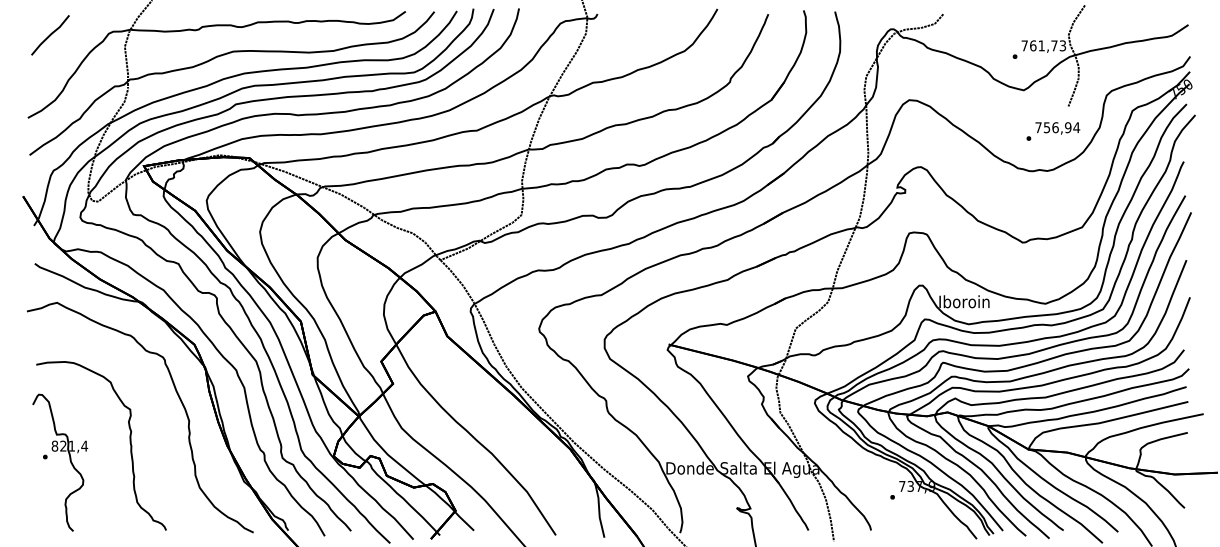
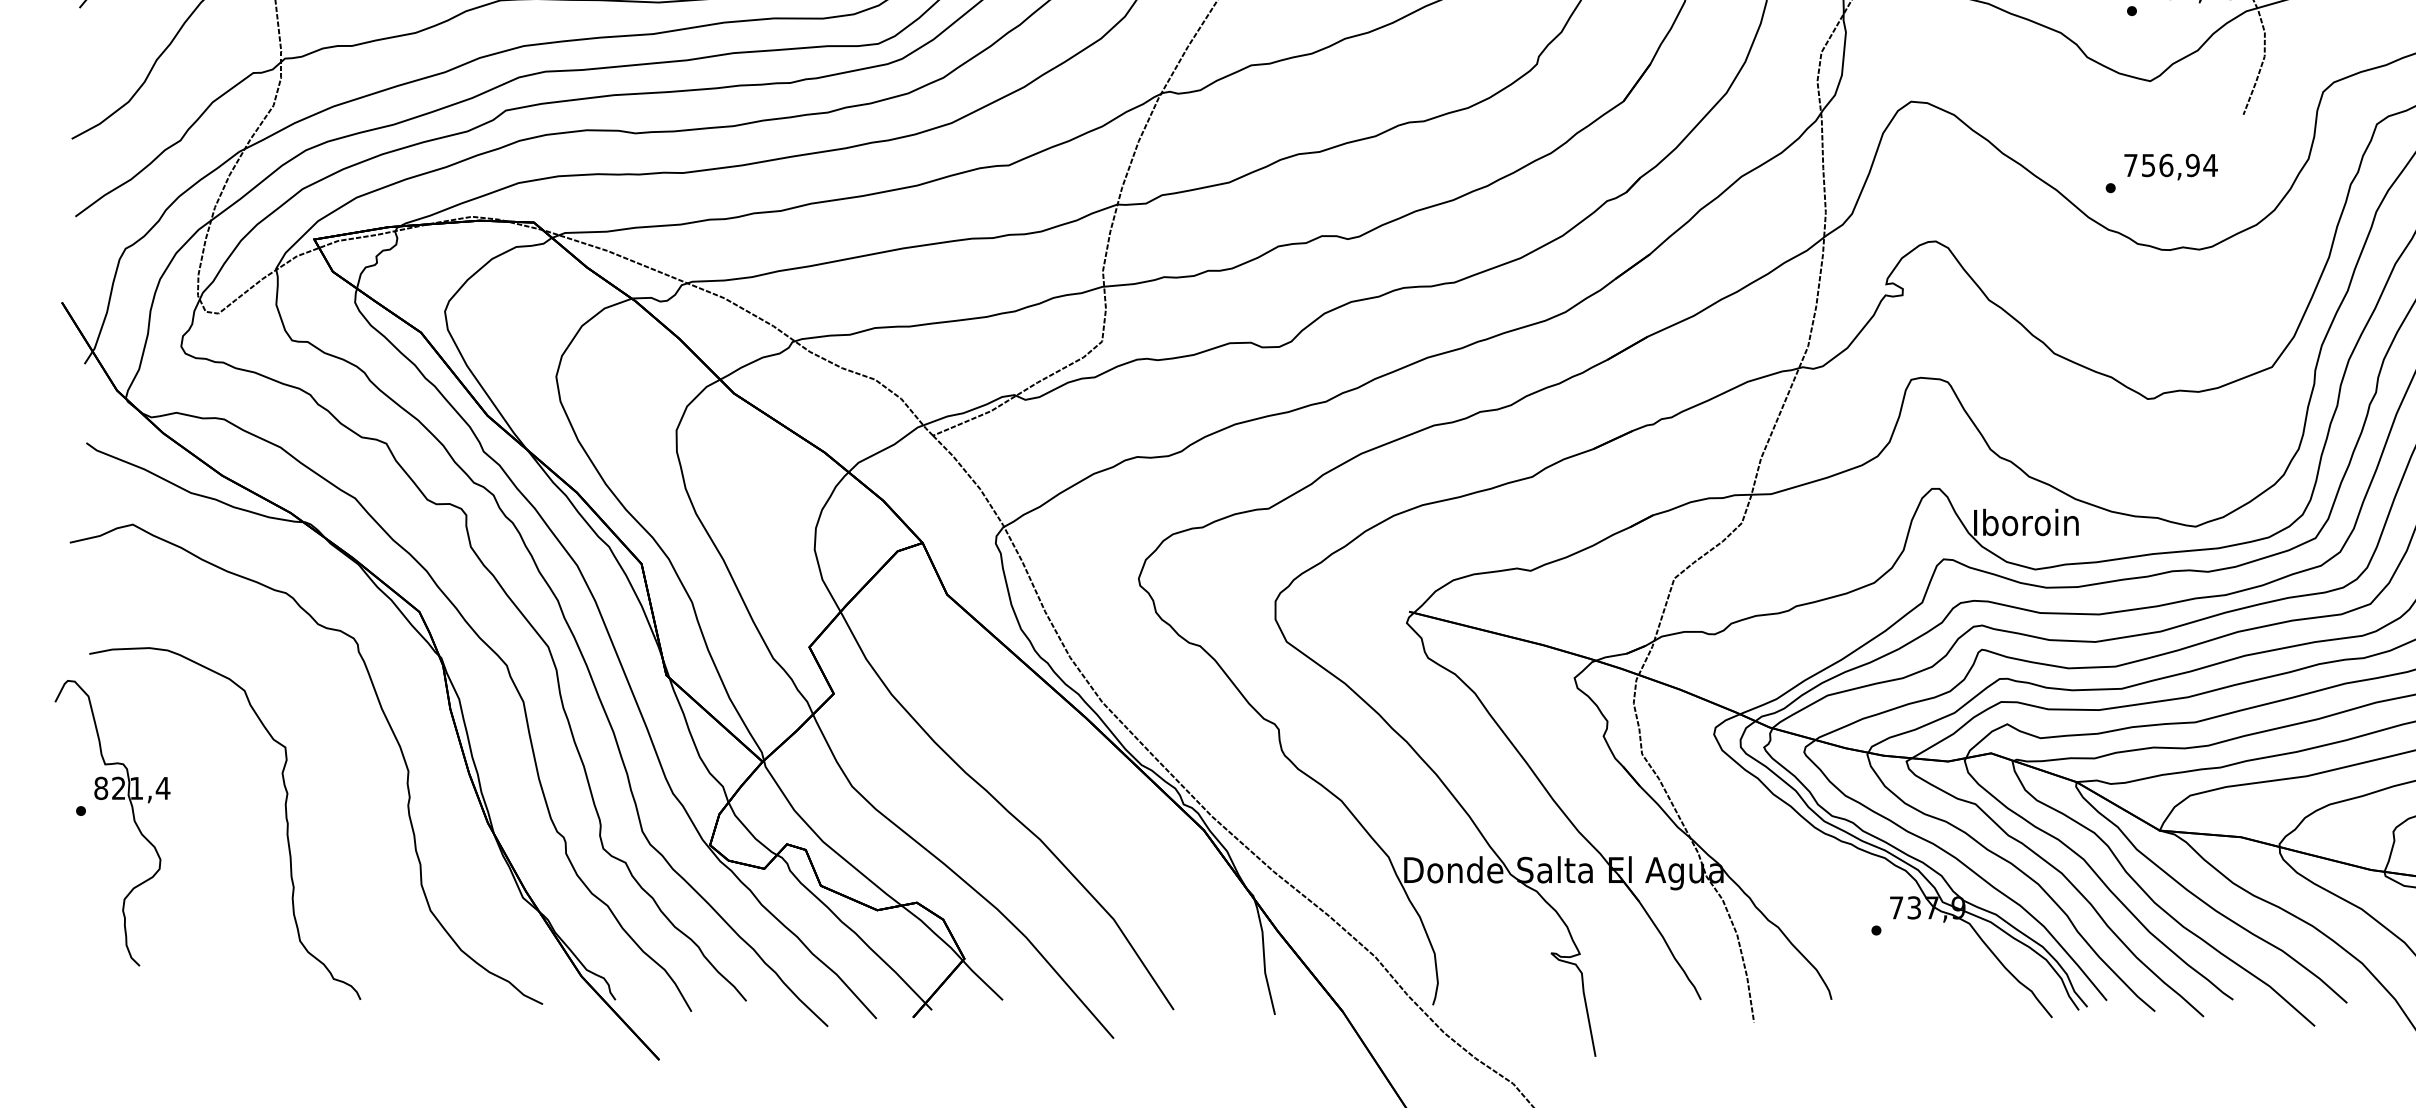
text: (1053, 131) -> (2162, 173), moved
part: (69, 460) -> (131, 818), moved

